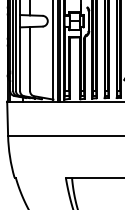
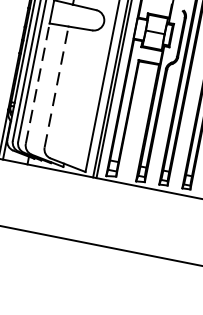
line: (30, 58) -> (57, 85), solid -> dashed
line: (20, 59) -> (38, 84), solid -> dashed

